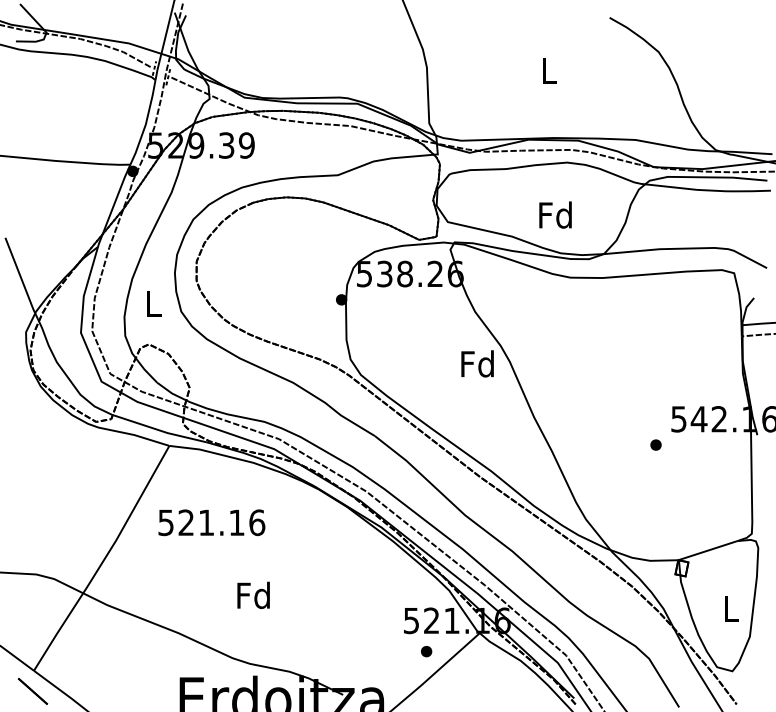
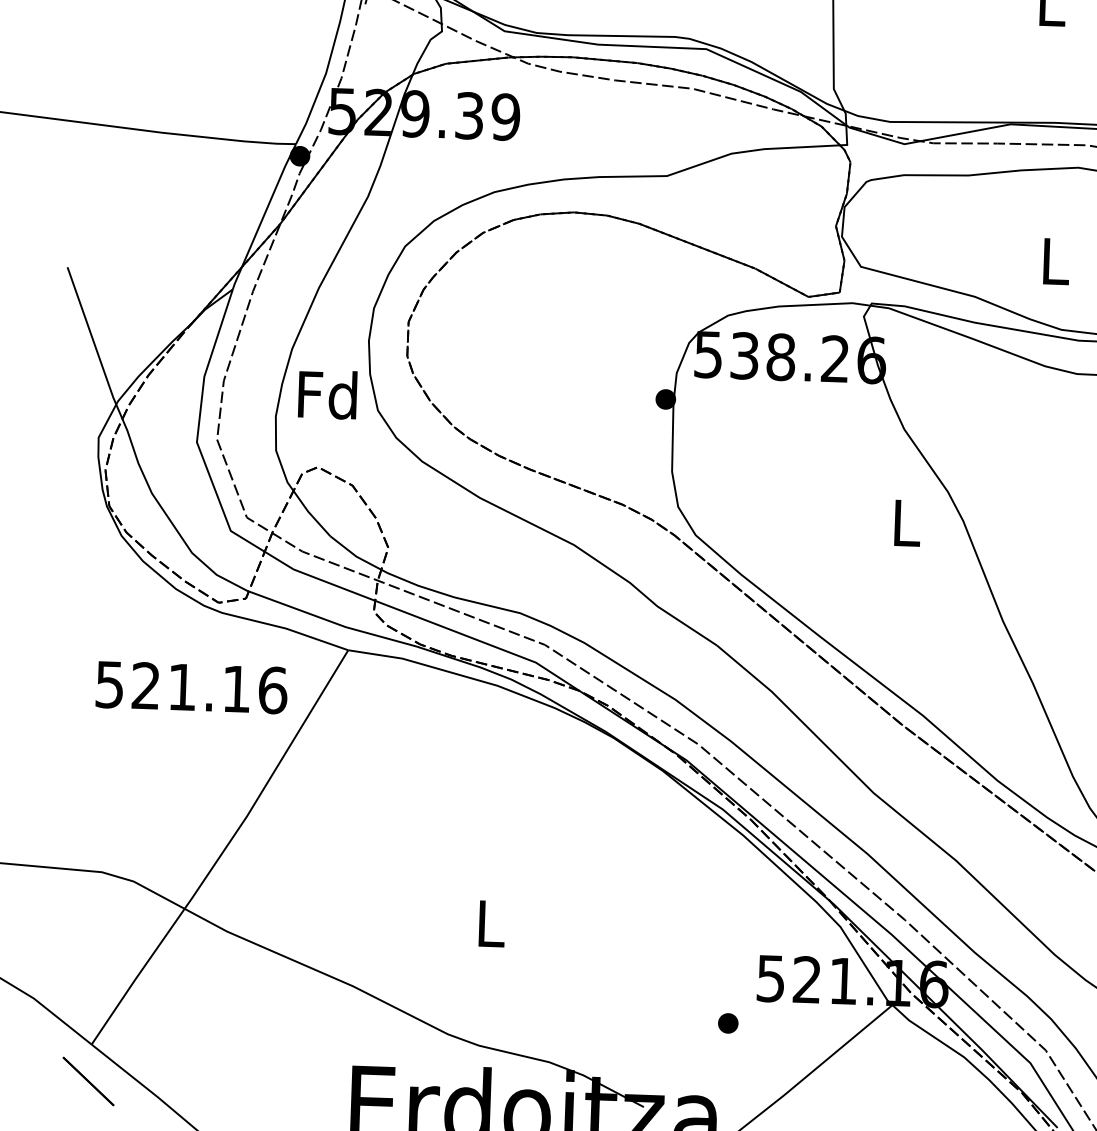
text: (555, 214) -> (1054, 259), Fd -> L
text: (152, 303) -> (326, 394), L -> Fd
text: (477, 363) -> (905, 521), Fd -> L
text: (211, 522) -> (191, 687), moved
text: (253, 595) -> (489, 923), Fd -> L
part: (426, 651) -> (728, 1023), moved

